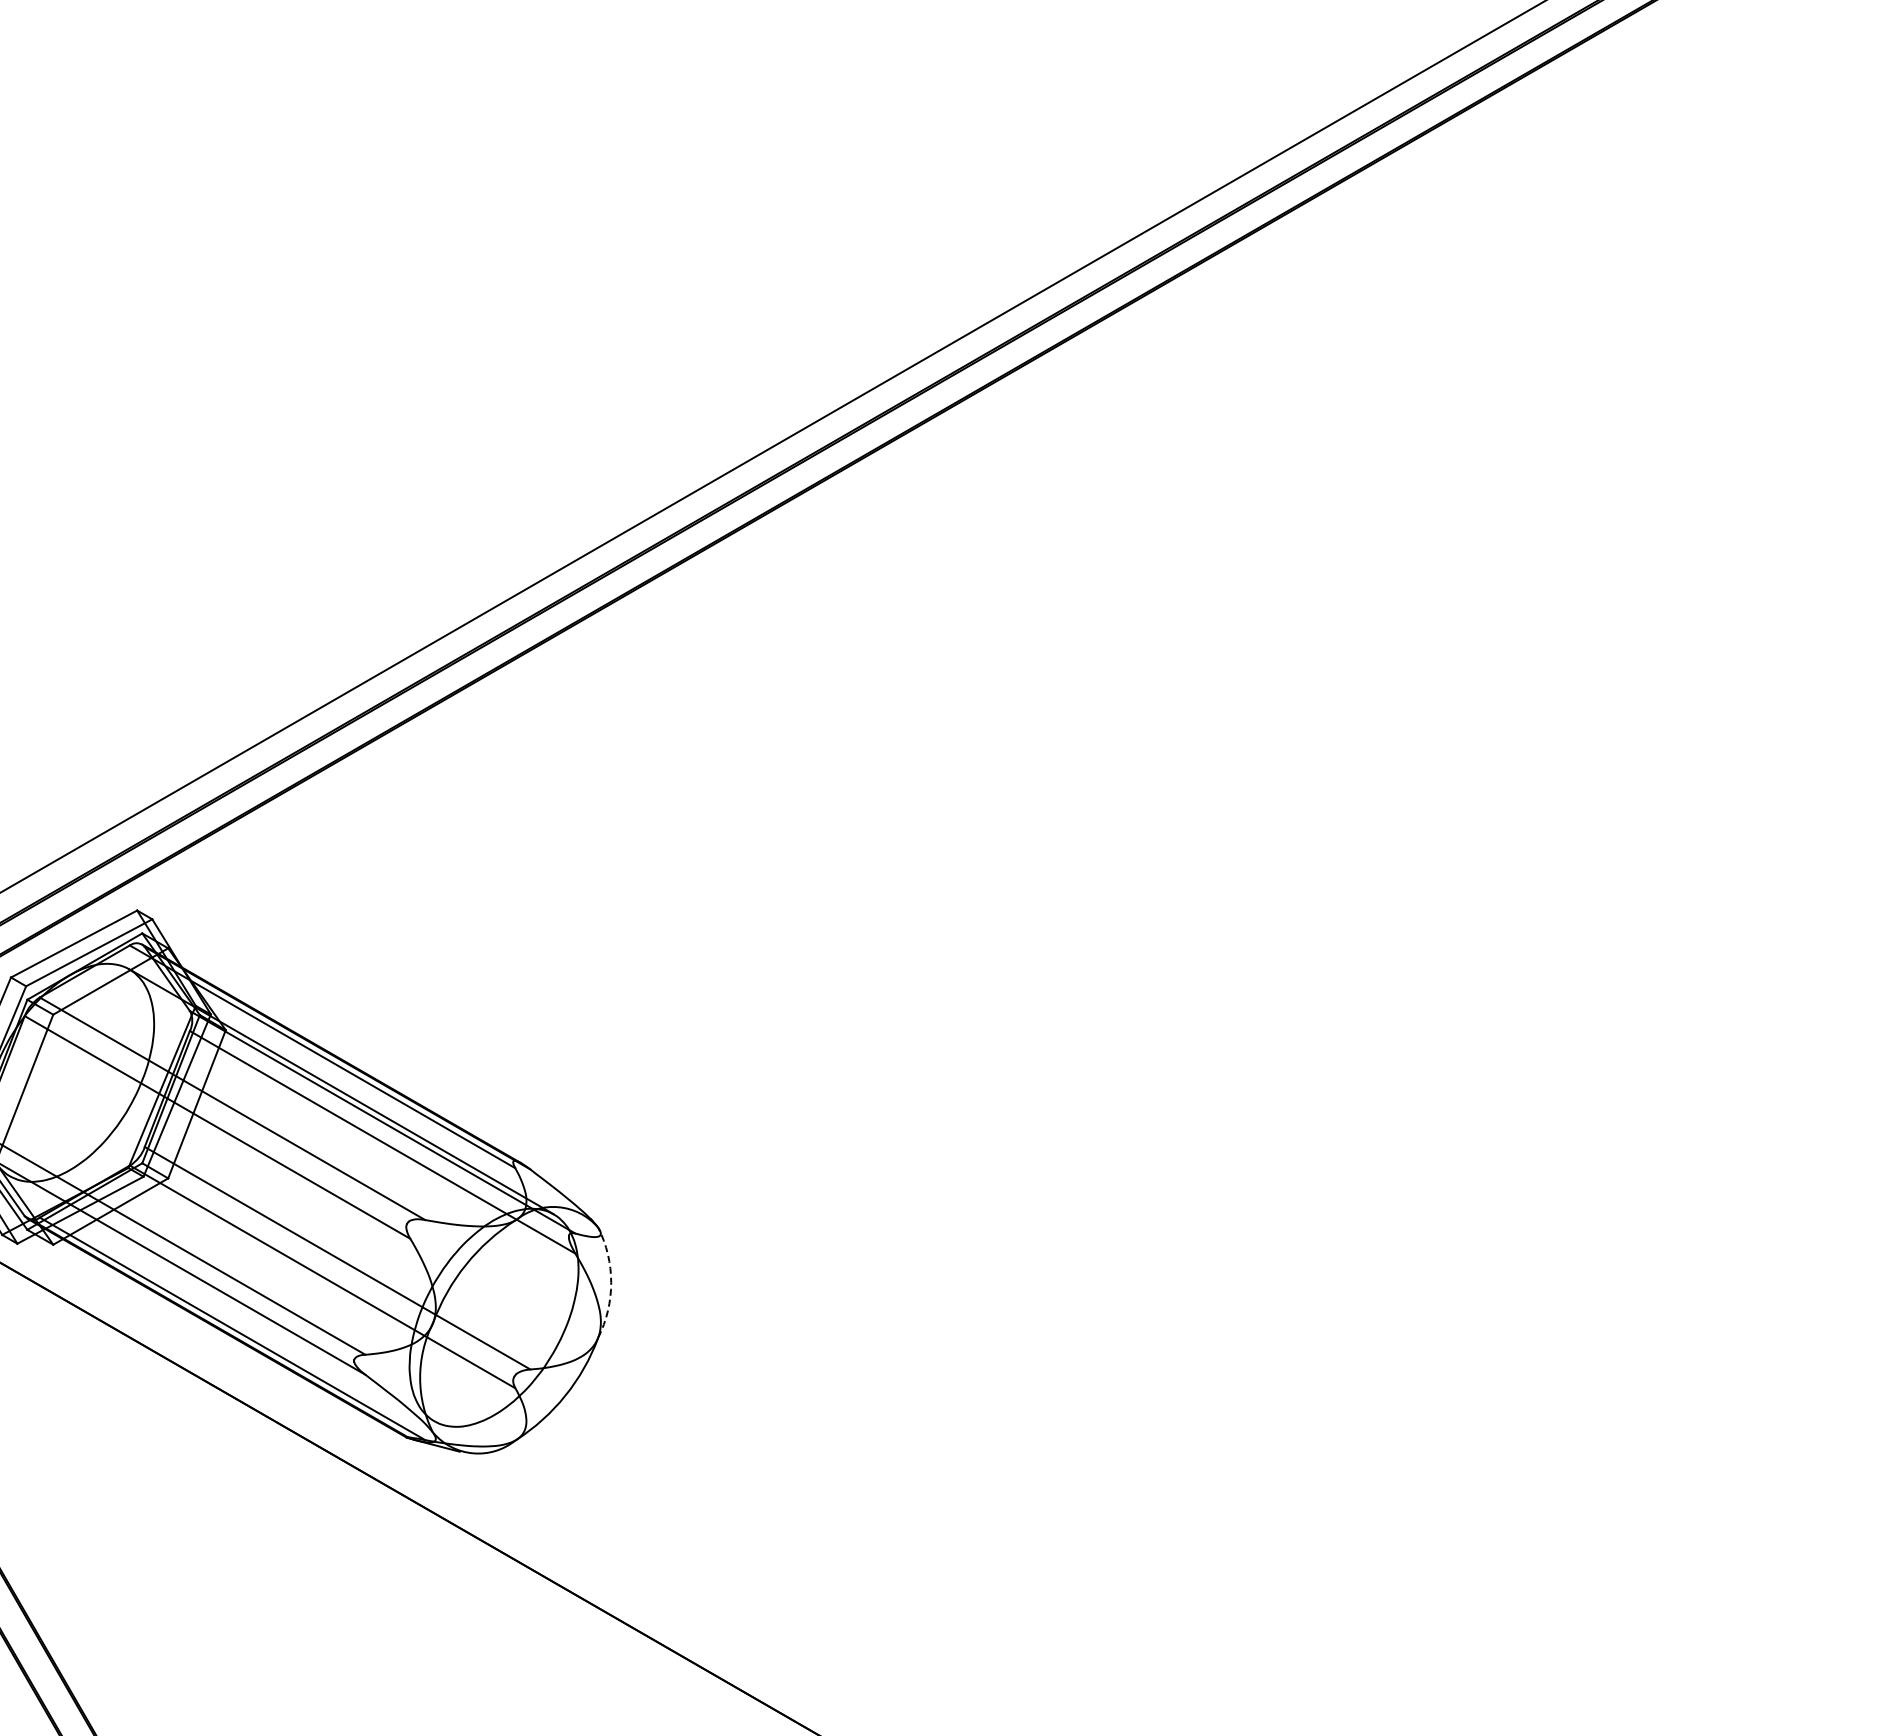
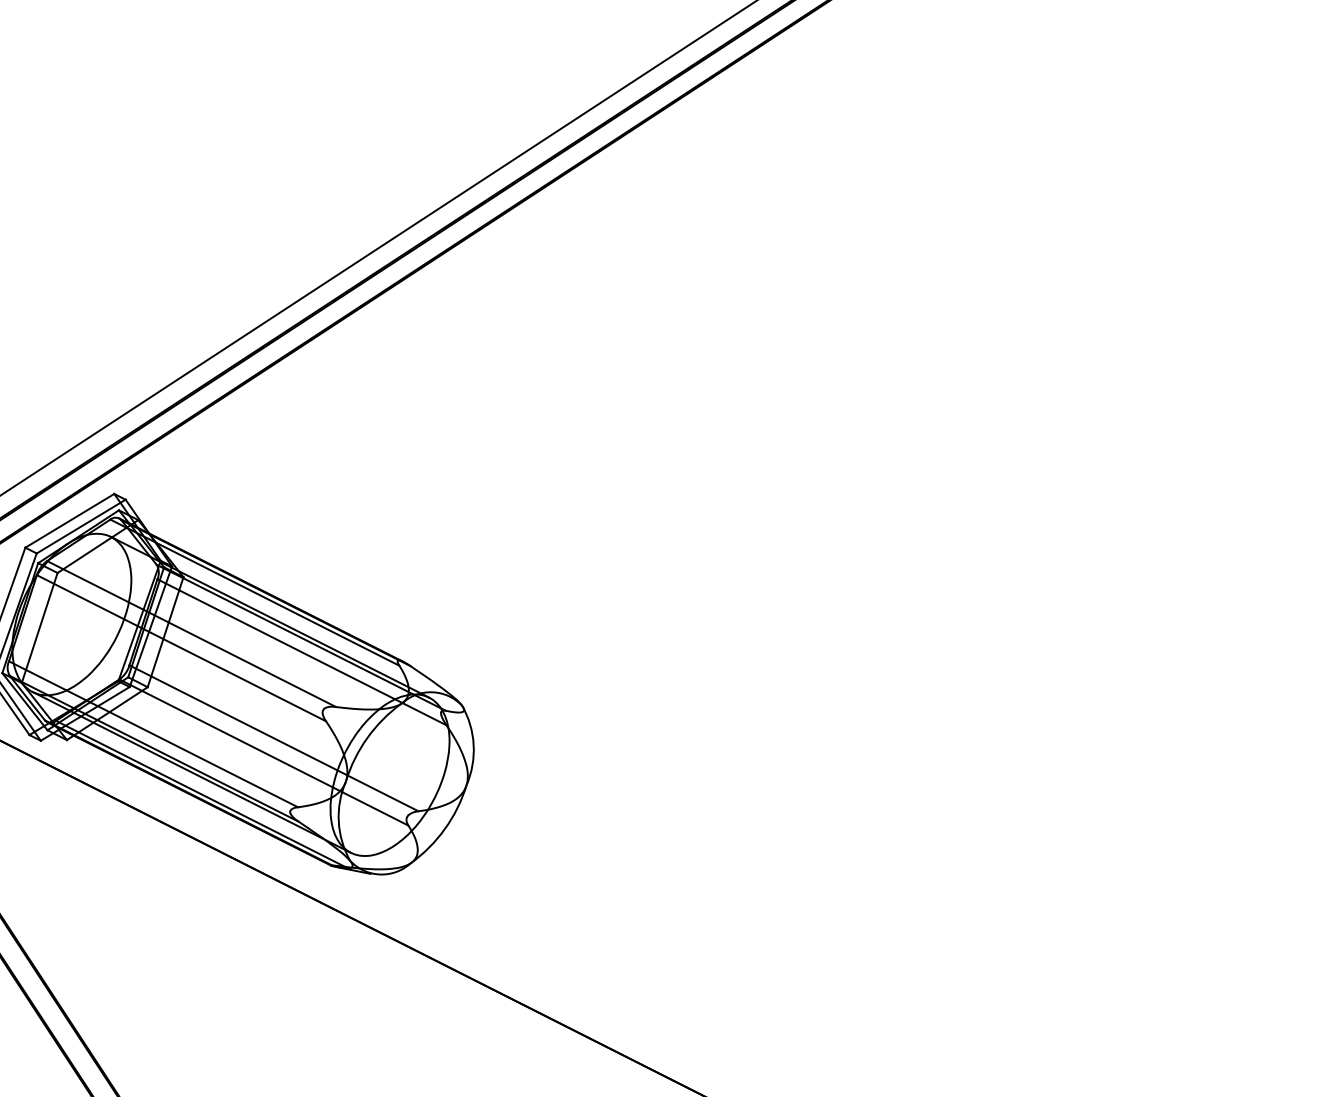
arc: (611, 1282) -> (473, 744), dashed -> solid
line: (222, 1298) -> (192, 772), added

